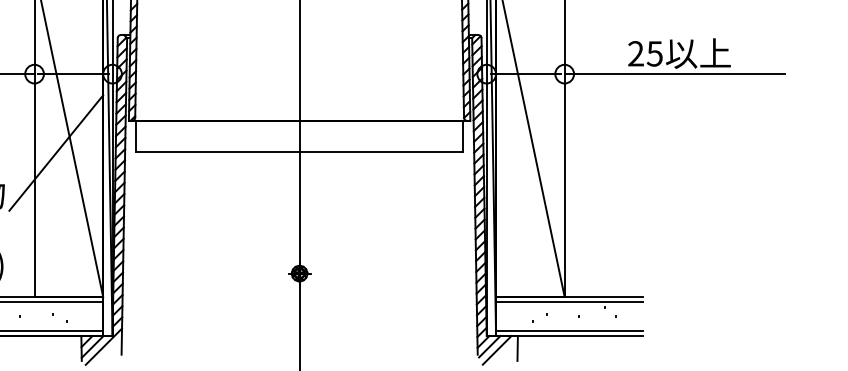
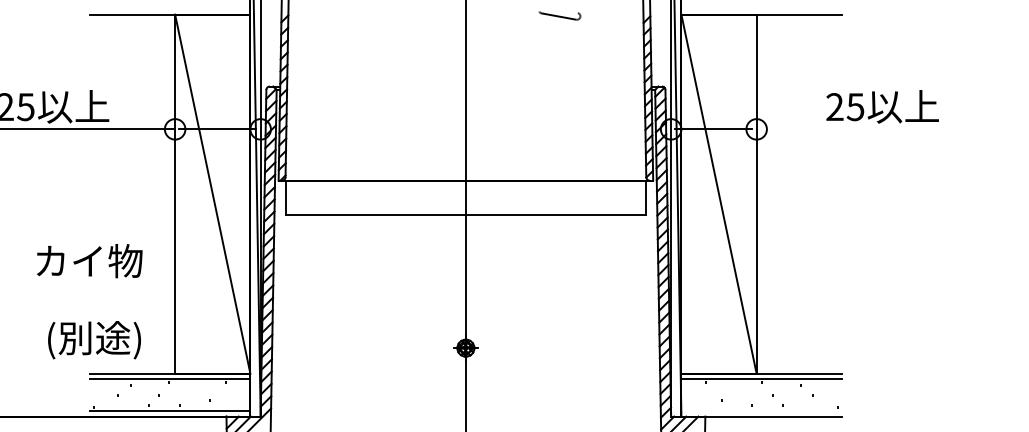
line: (674, 74) -> (877, 129), removed
line: (55, 152) -> (198, 215), removed
line: (569, 331) -> (761, 411), removed

